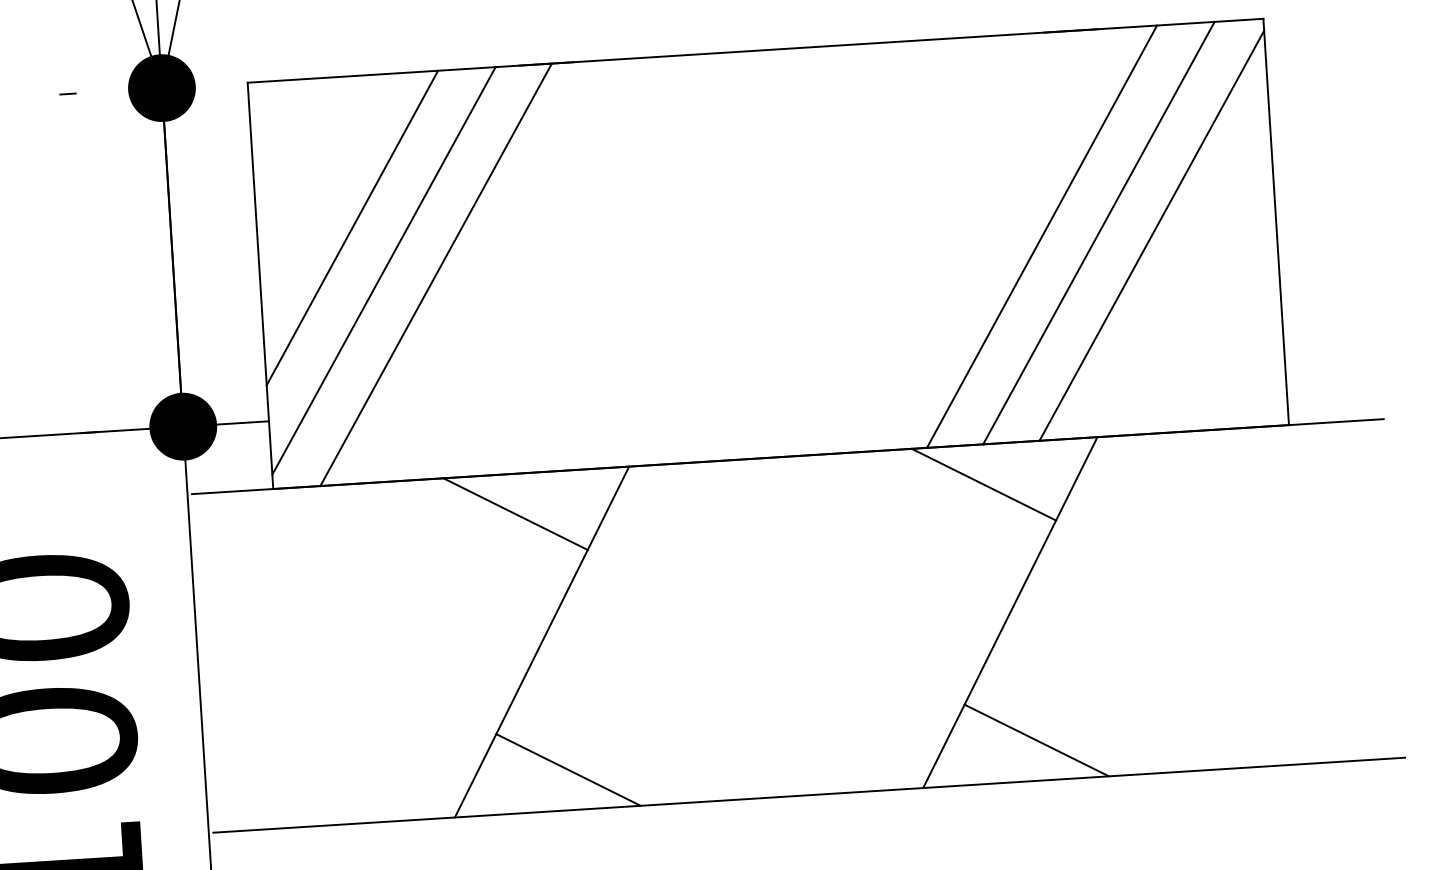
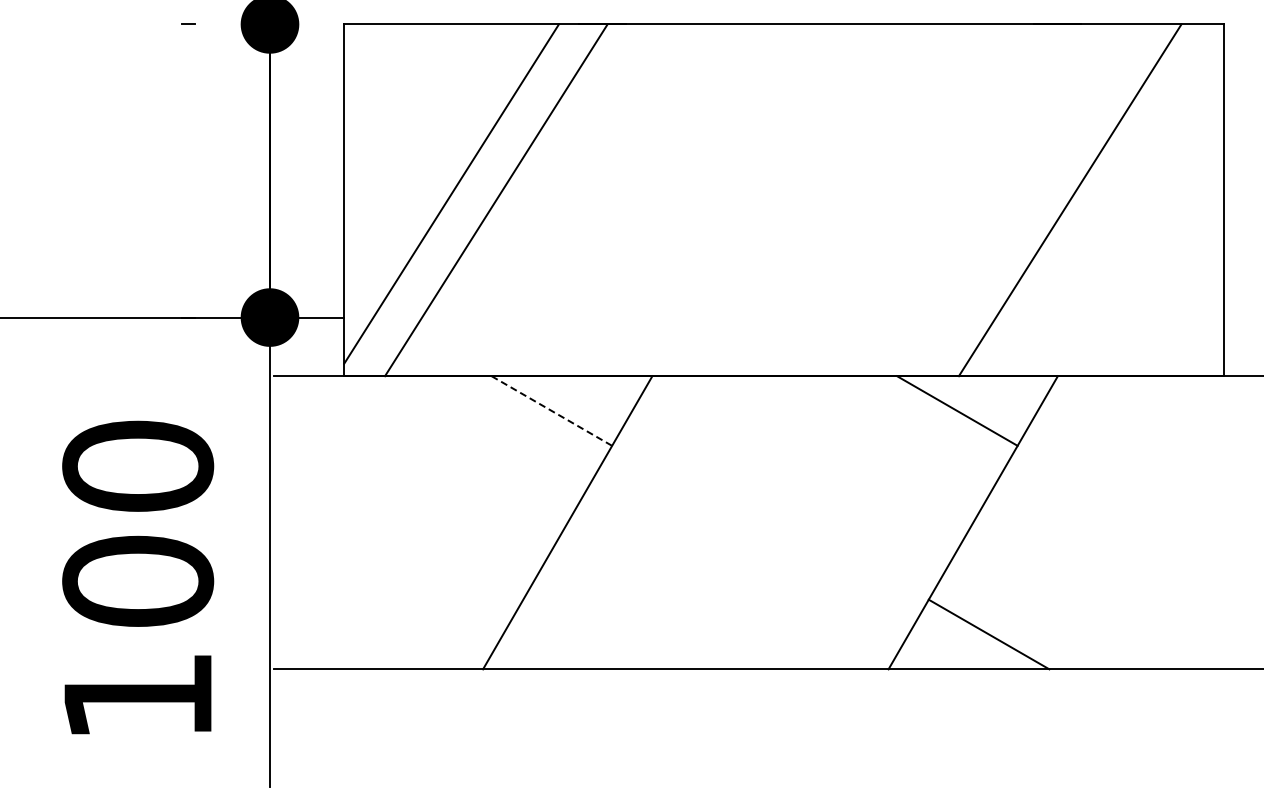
line: (352, 228) -> (426, 155), removed
line: (1151, 235) -> (1115, 205), removed
line: (1041, 236) -> (1020, 200), removed
line: (515, 514) -> (551, 411), solid -> dashed
line: (568, 769) -> (583, 634), removed

